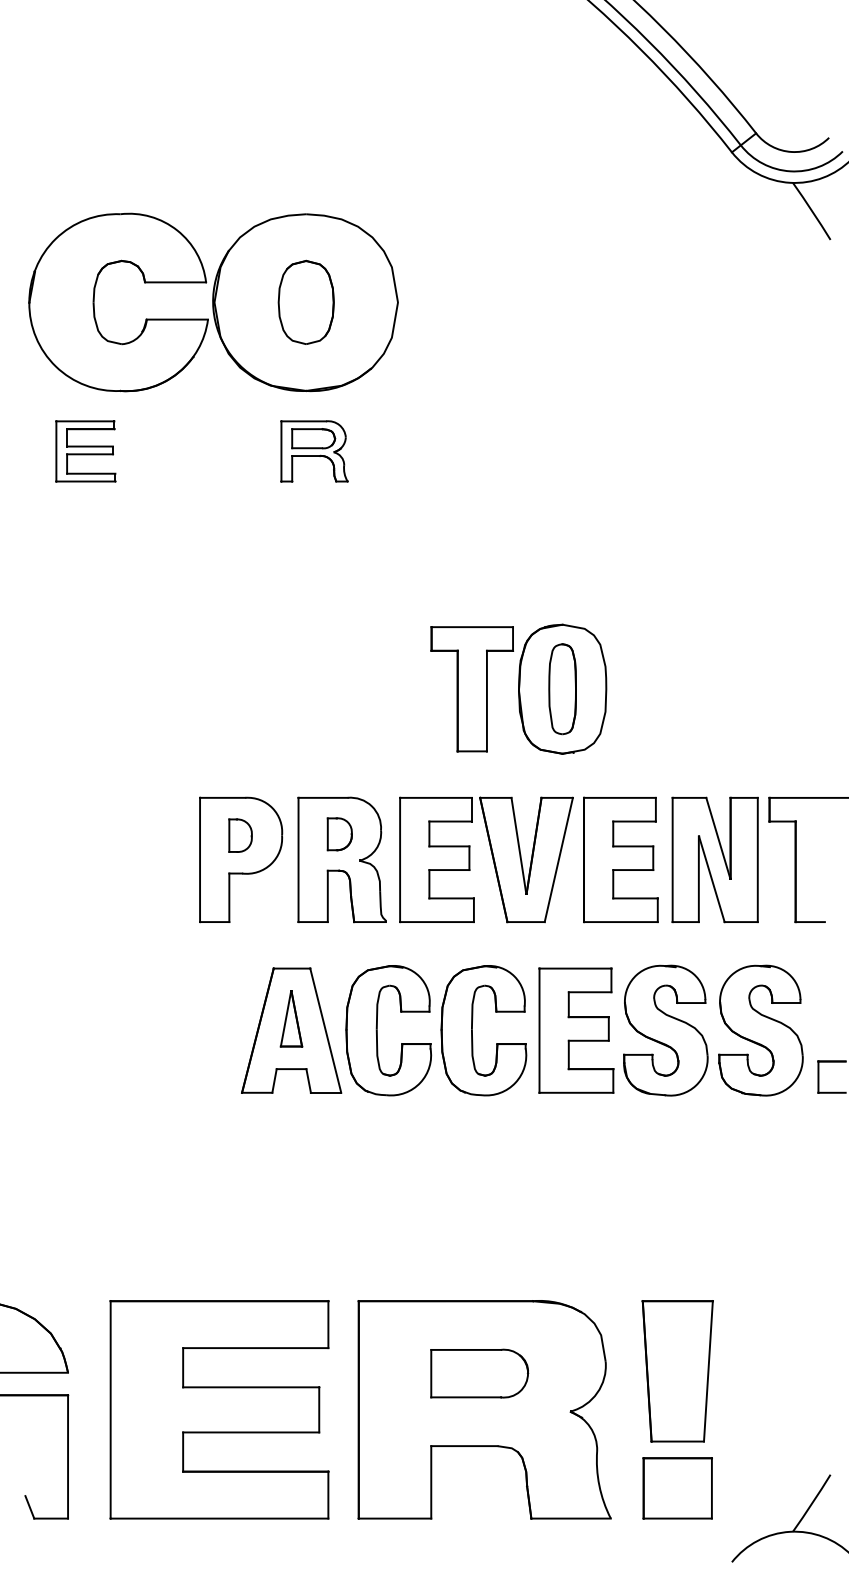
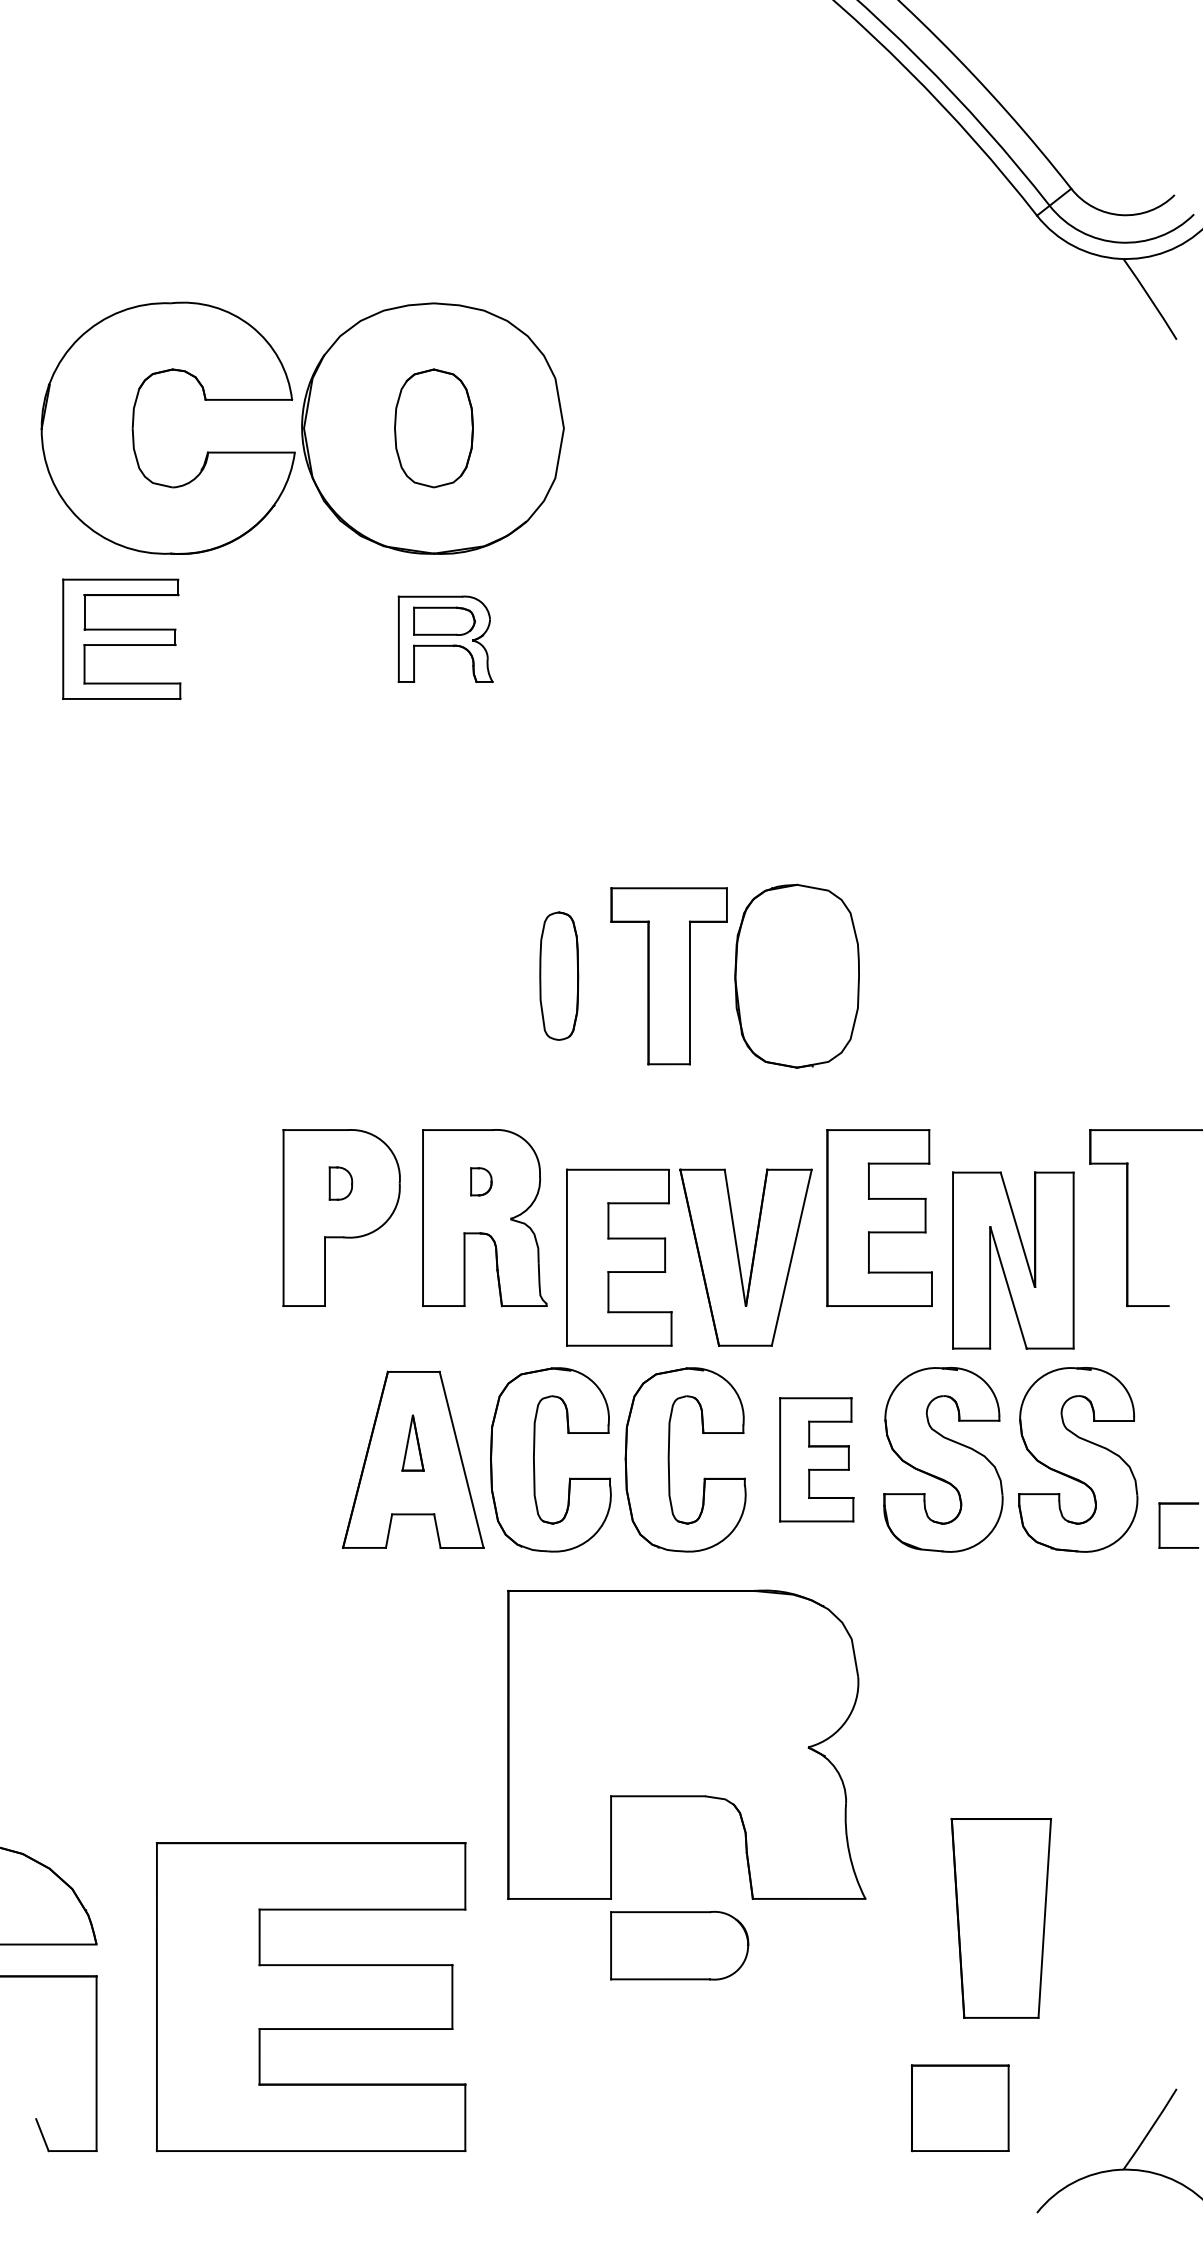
part: (85, 451) -> (121, 639), size x1.4
part: (562, 689) -> (559, 976), moved
part: (339, 834) -> (481, 1181), size x0.6
part: (240, 835) -> (340, 1183), size x0.7
part: (486, 859) -> (689, 1257), moved
part: (714, 859) -> (1012, 1259), moved
part: (291, 1018) -> (413, 1442), size x0.7
part: (576, 1030) -> (816, 1459), size x0.7
part: (677, 1371) -> (1000, 1918), moved
part: (484, 1409) -> (686, 1744), moved

